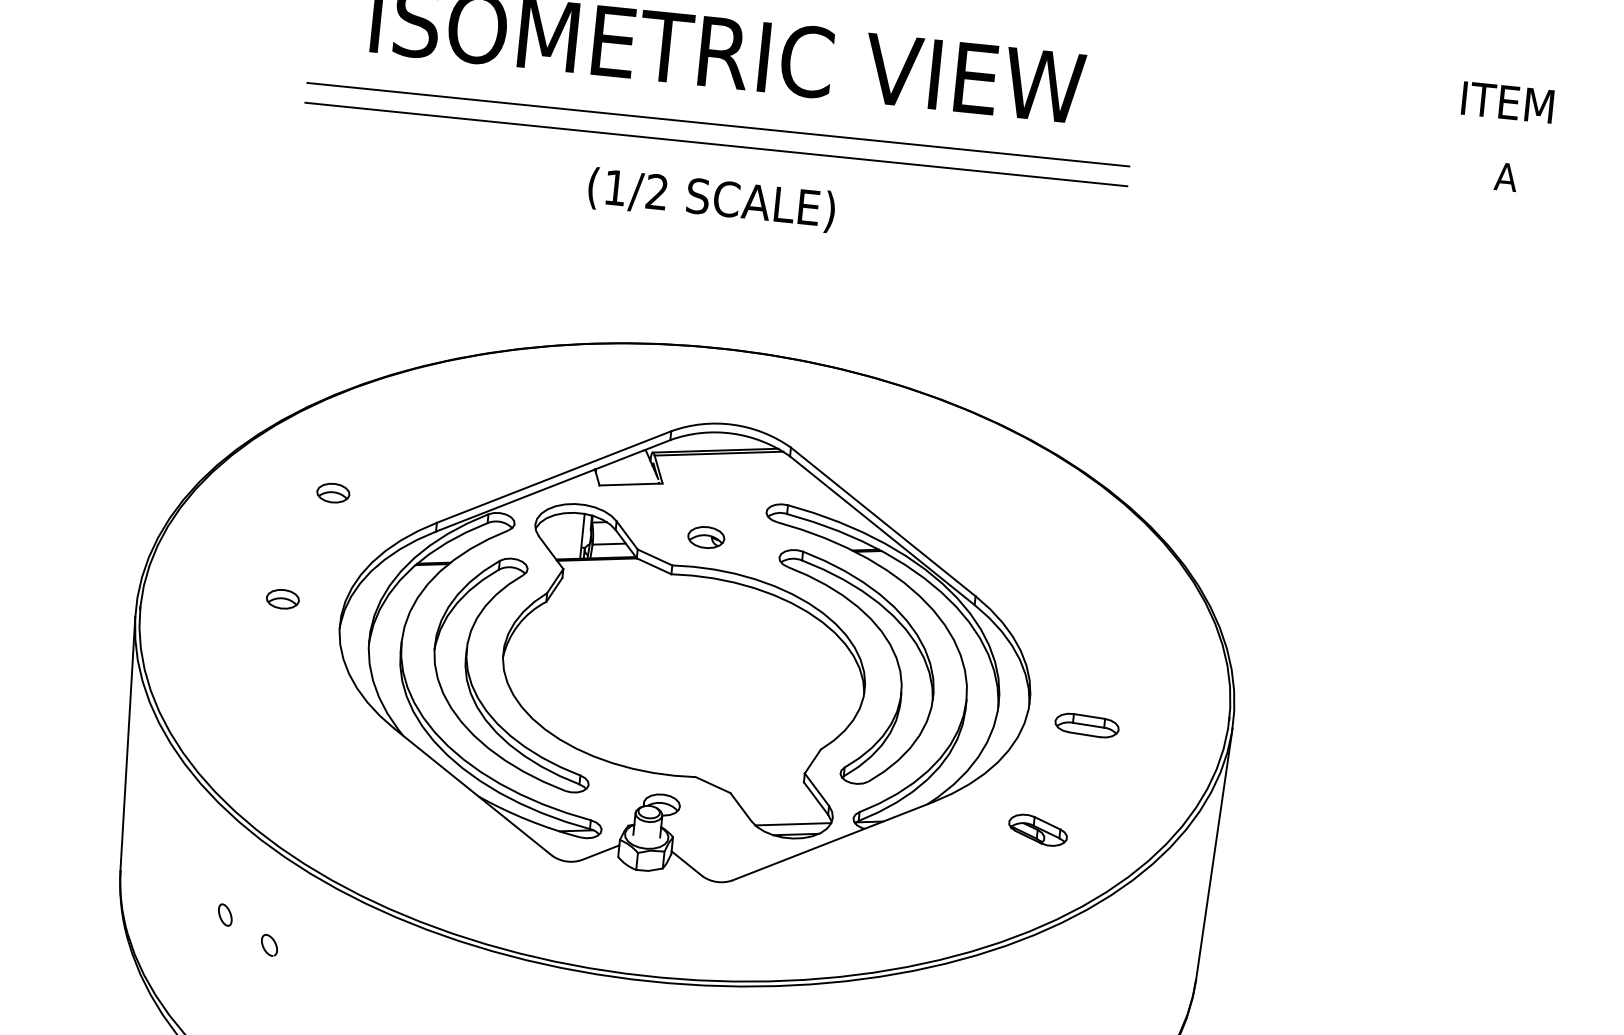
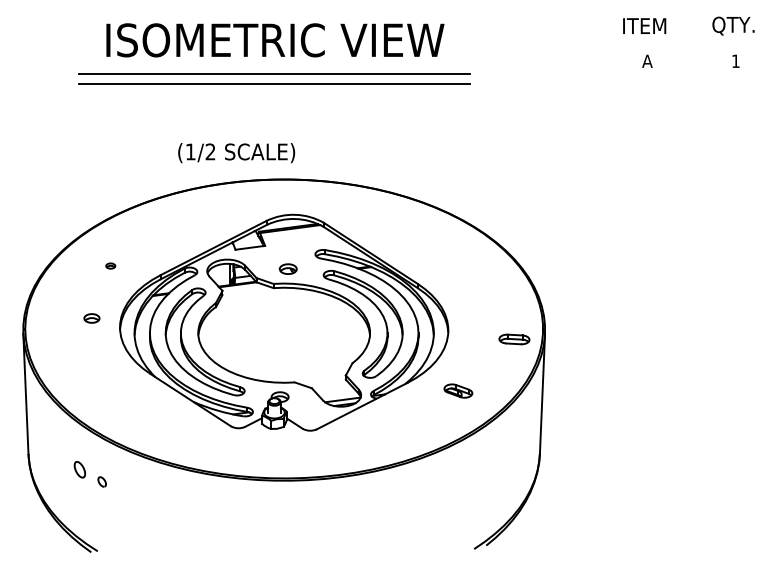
text: (711, 200) -> (236, 153), moved
part: (333, 491) -> (110, 265), size x0.6
part: (1087, 725) -> (514, 339), moved
part: (224, 914) -> (79, 469), size x1.6

